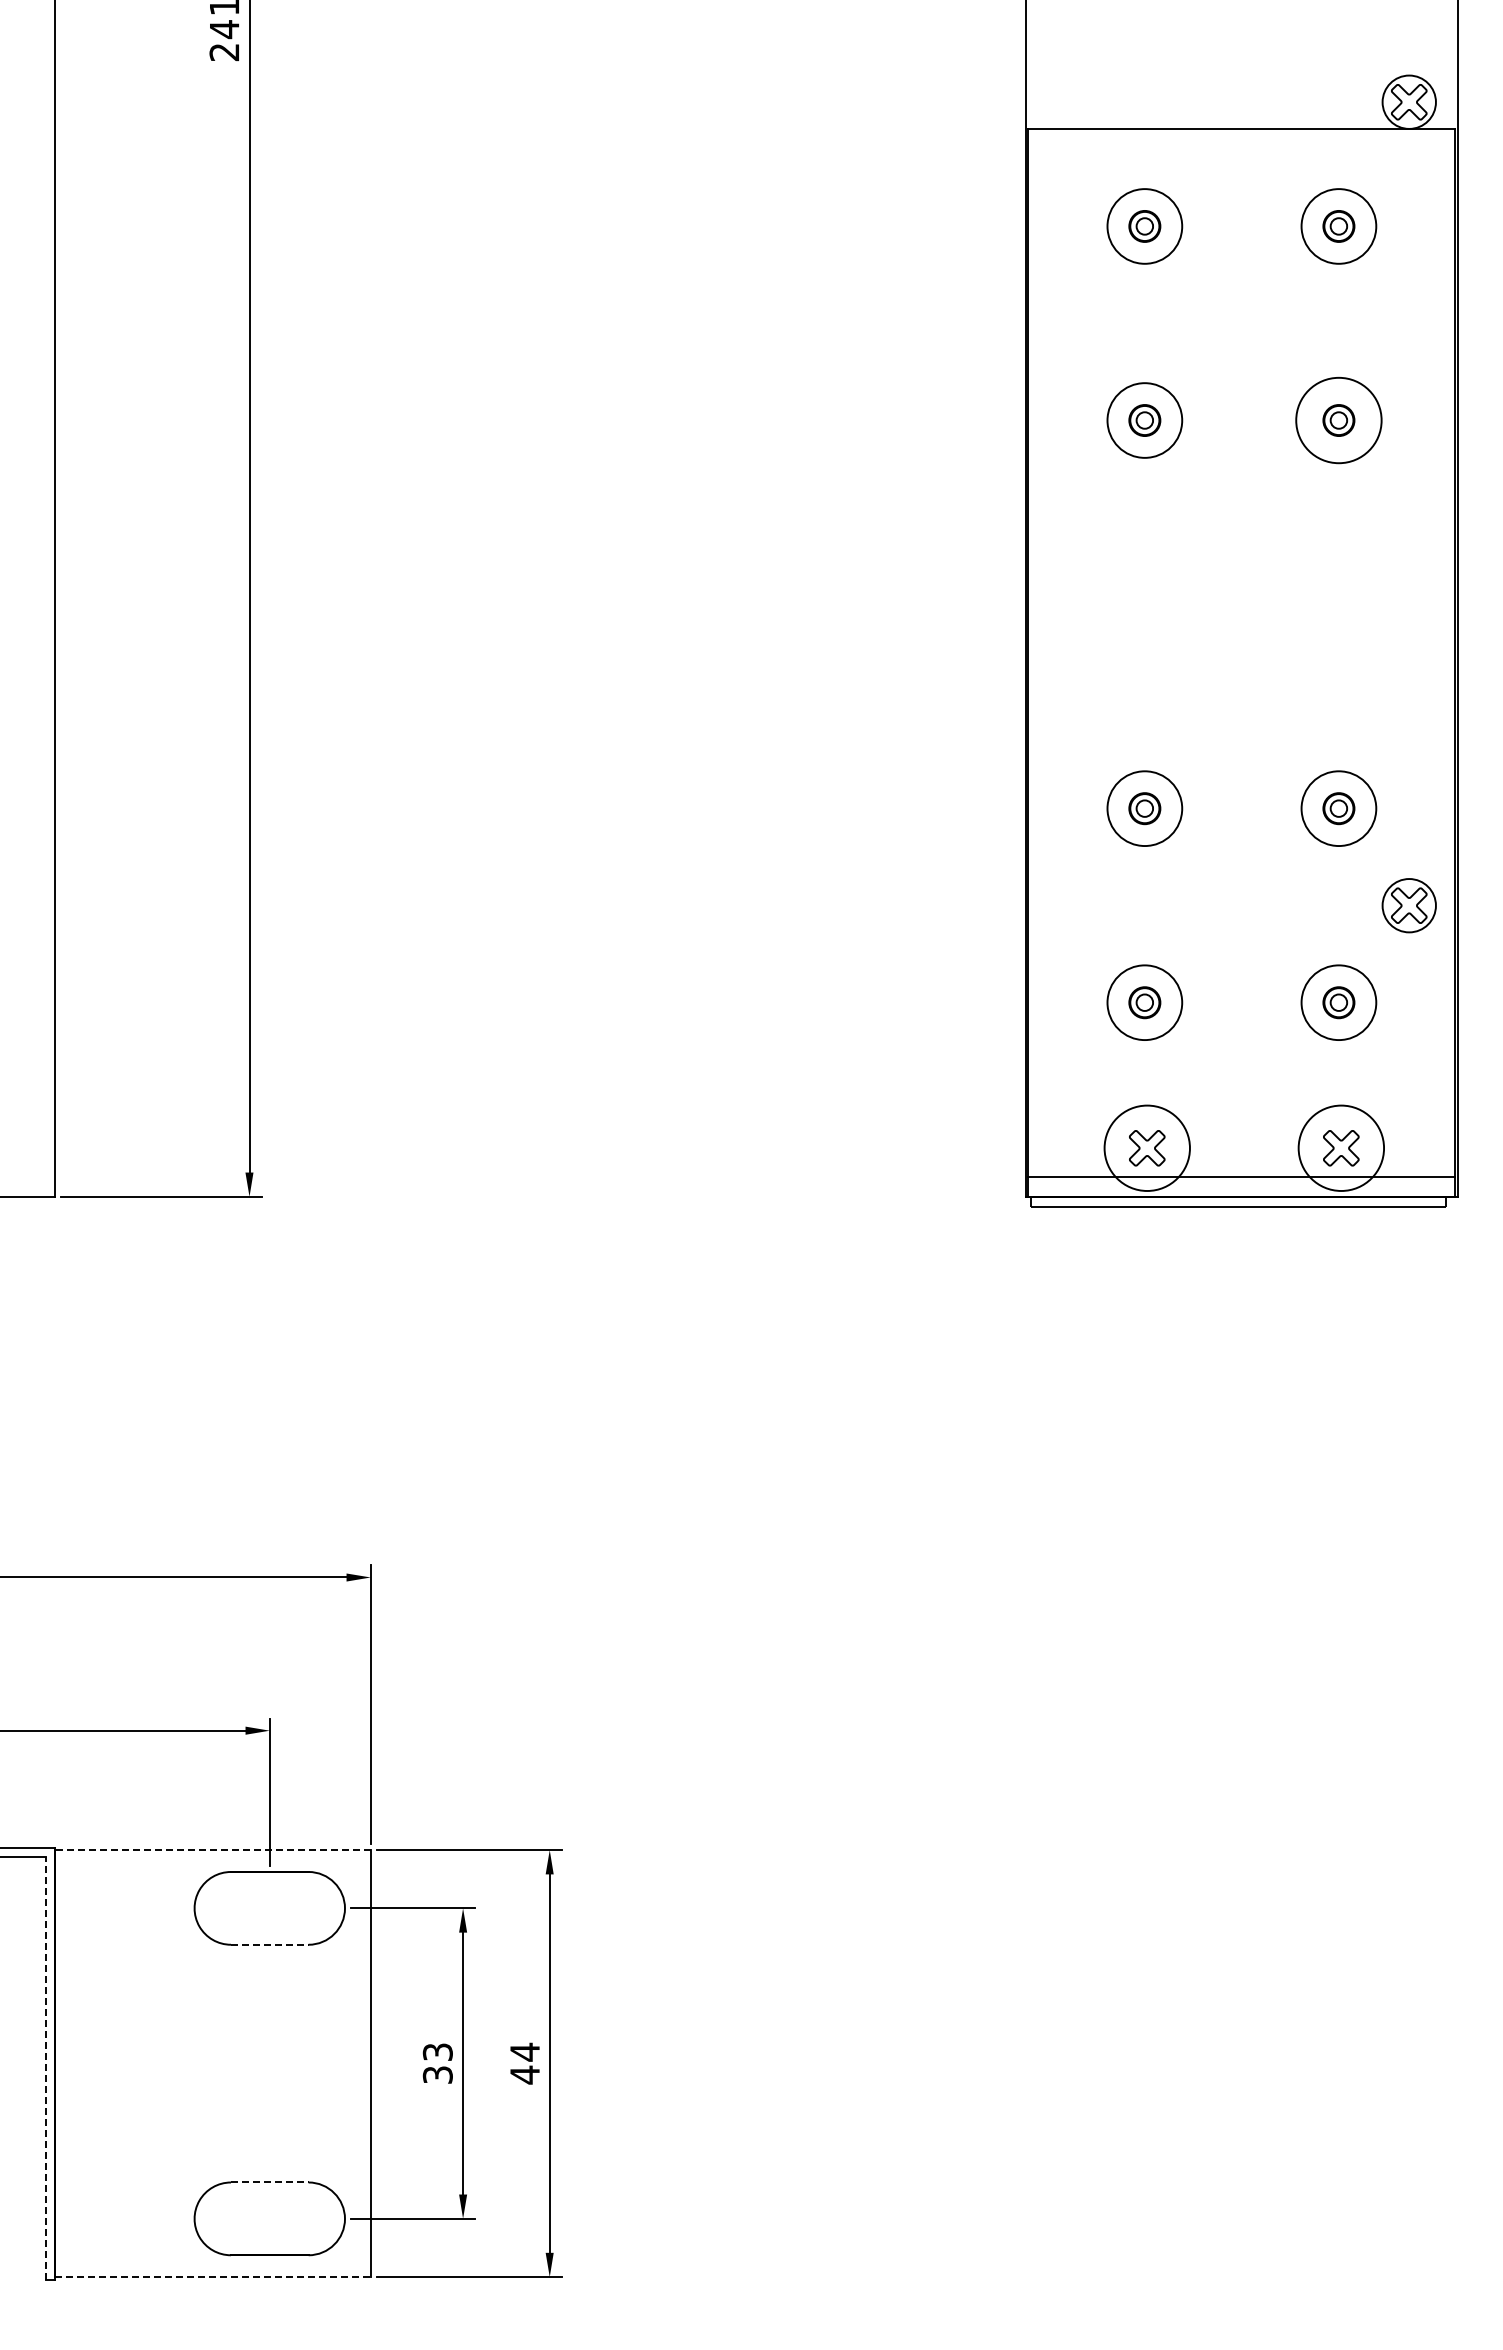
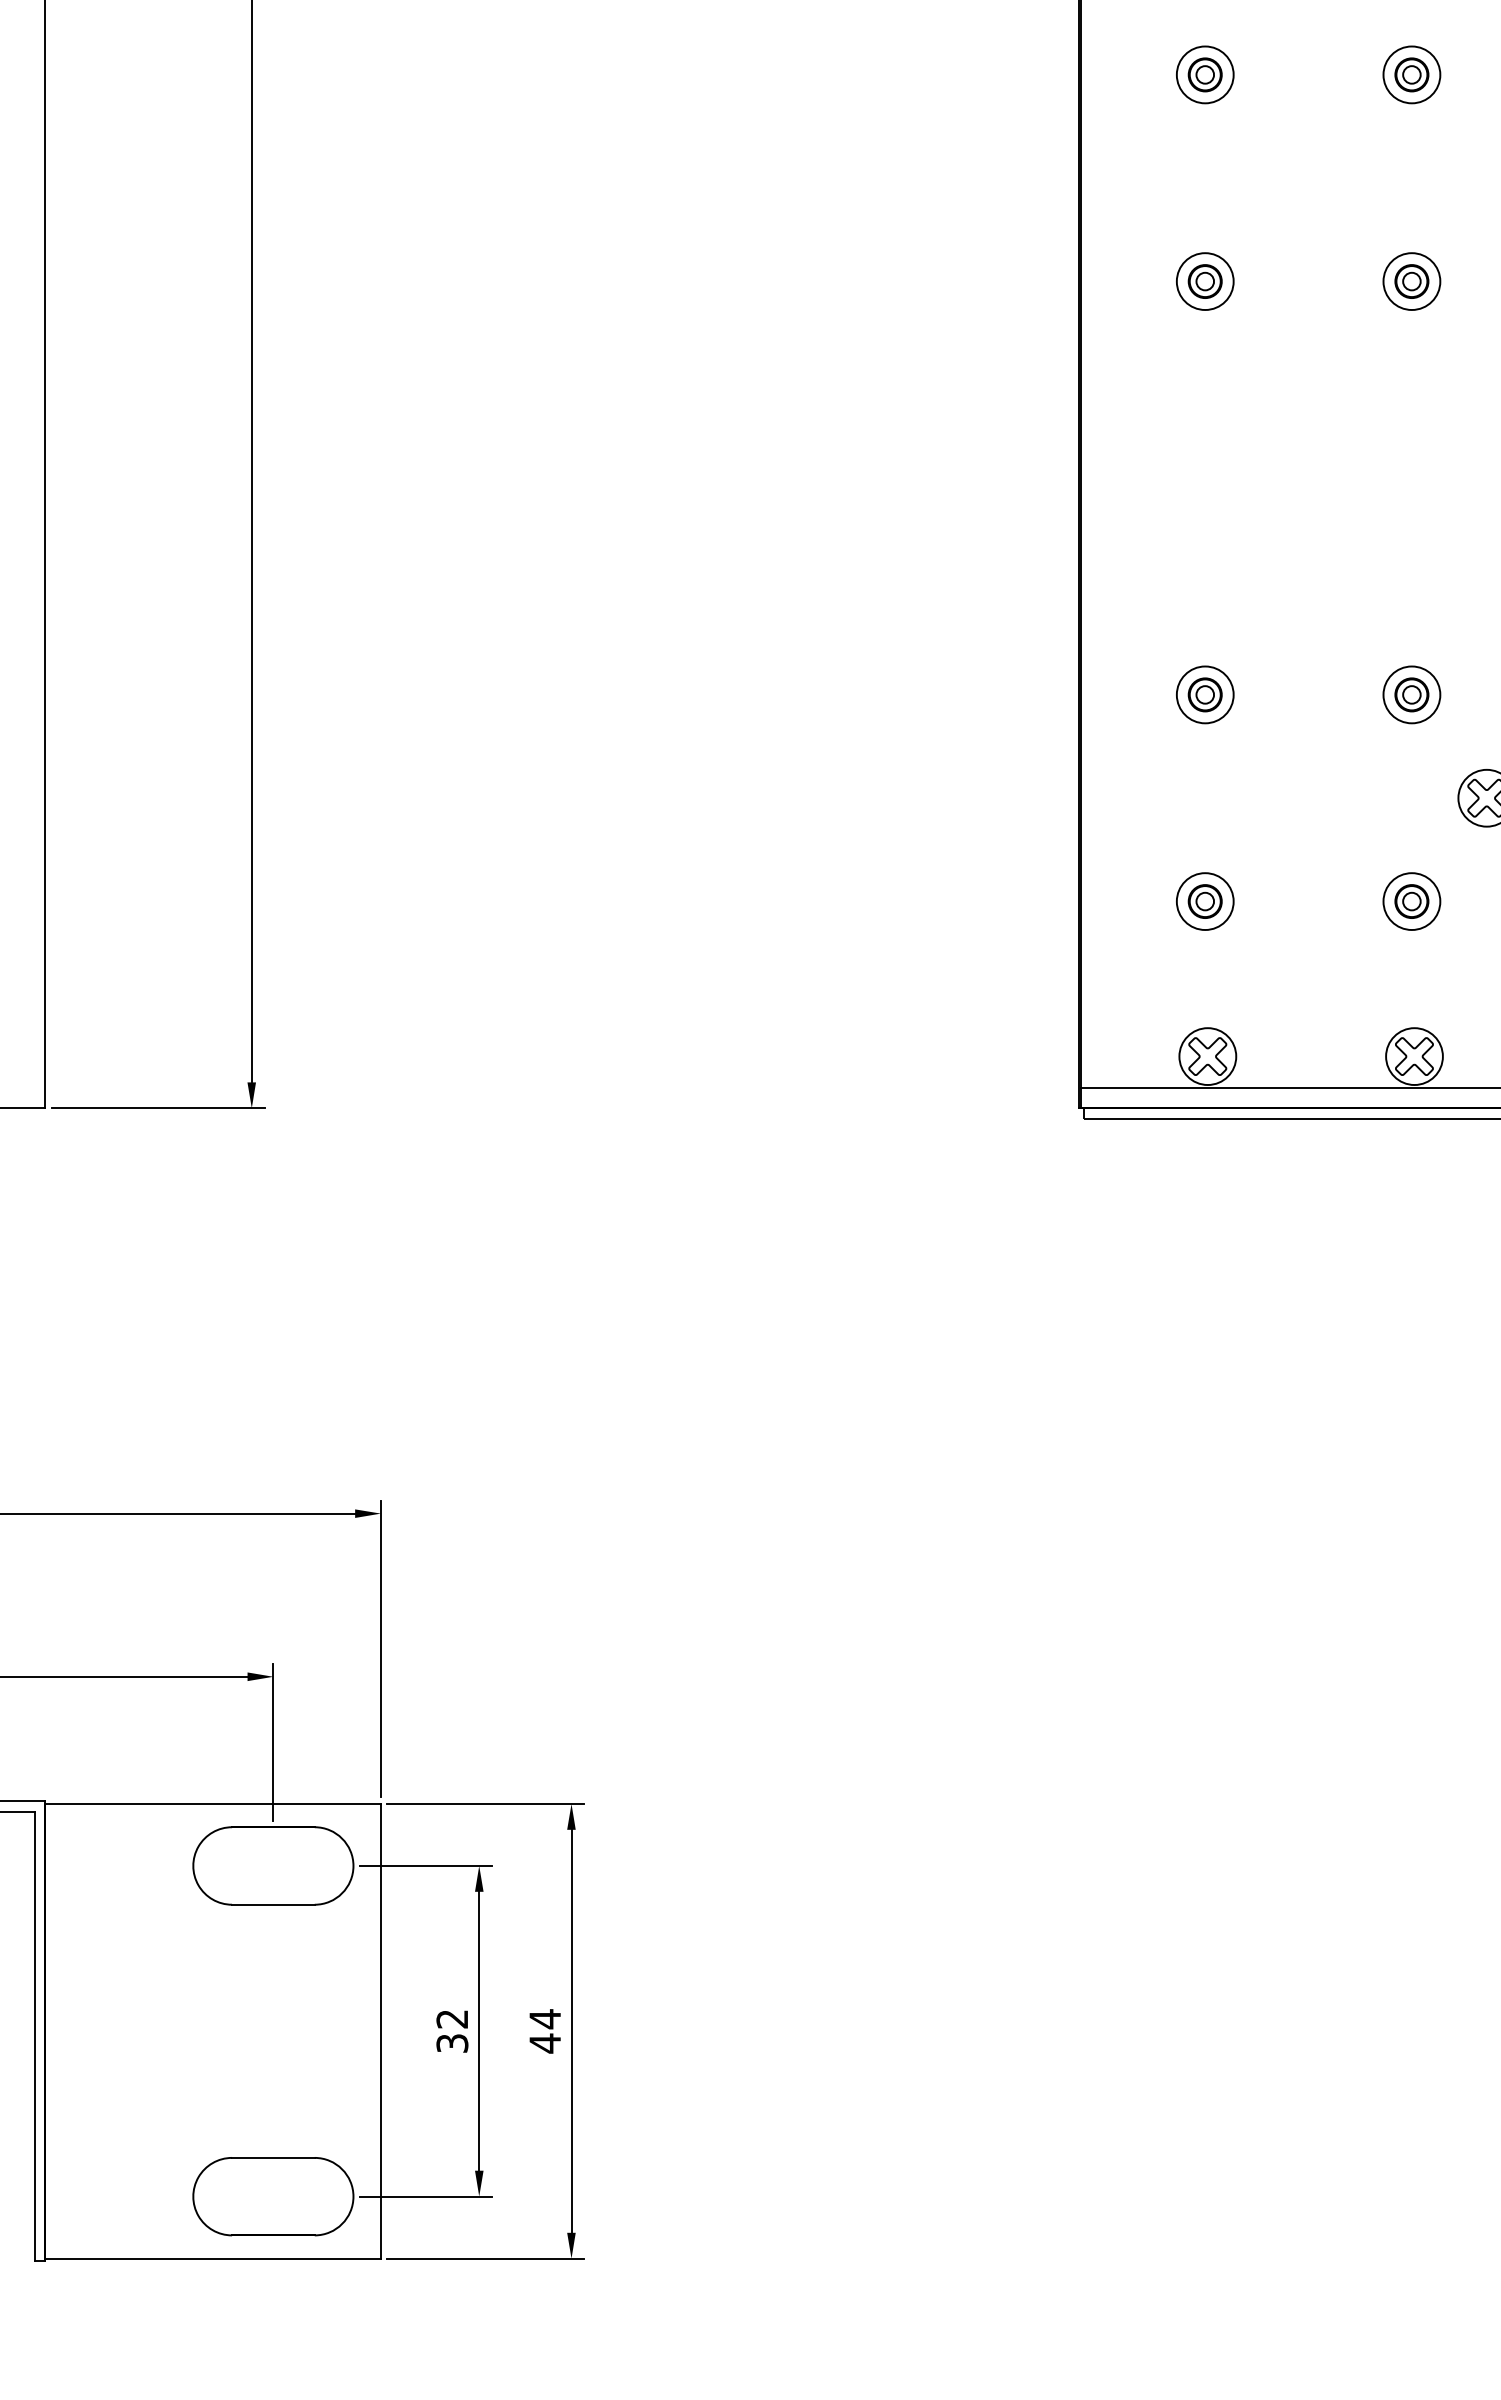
circle: (1144, 226) -> (1204, 74), size x0.71
circle: (1338, 226) -> (1411, 74), size x0.71
circle: (1144, 420) -> (1204, 281), size x0.71
circle: (1338, 420) -> (1411, 281), size x0.62
circle: (1144, 808) -> (1204, 694), size x0.71
circle: (1338, 808) -> (1411, 694), size x0.71
circle: (1144, 1002) -> (1204, 901), size x0.71
circle: (1338, 1002) -> (1411, 901), size x0.71
circle: (1146, 1147) -> (1207, 1055), size x0.62
circle: (1341, 1147) -> (1414, 1055), size x0.62
line: (213, 1850) -> (213, 1804), dashed -> solid
line: (269, 1944) -> (273, 1904), dashed -> solid
text: (437, 2051) -> (451, 2018), 33 -> 32
line: (45, 2067) -> (34, 2035), dashed -> solid
line: (269, 2182) -> (273, 2157), dashed -> solid
line: (213, 2277) -> (213, 2259), dashed -> solid

